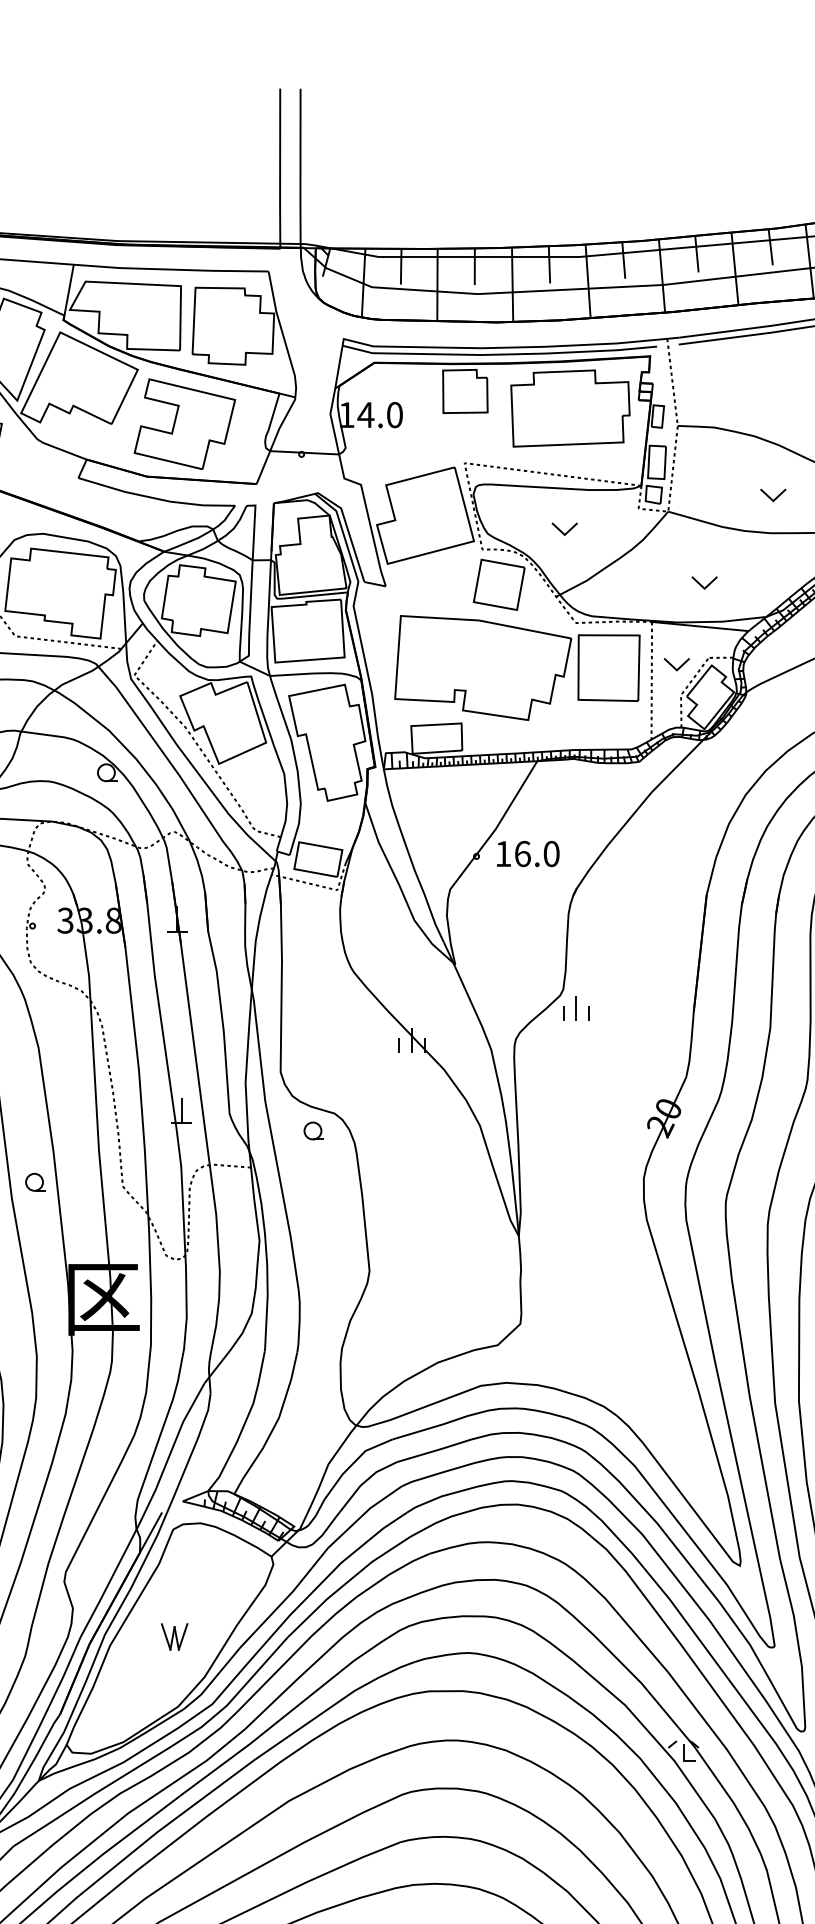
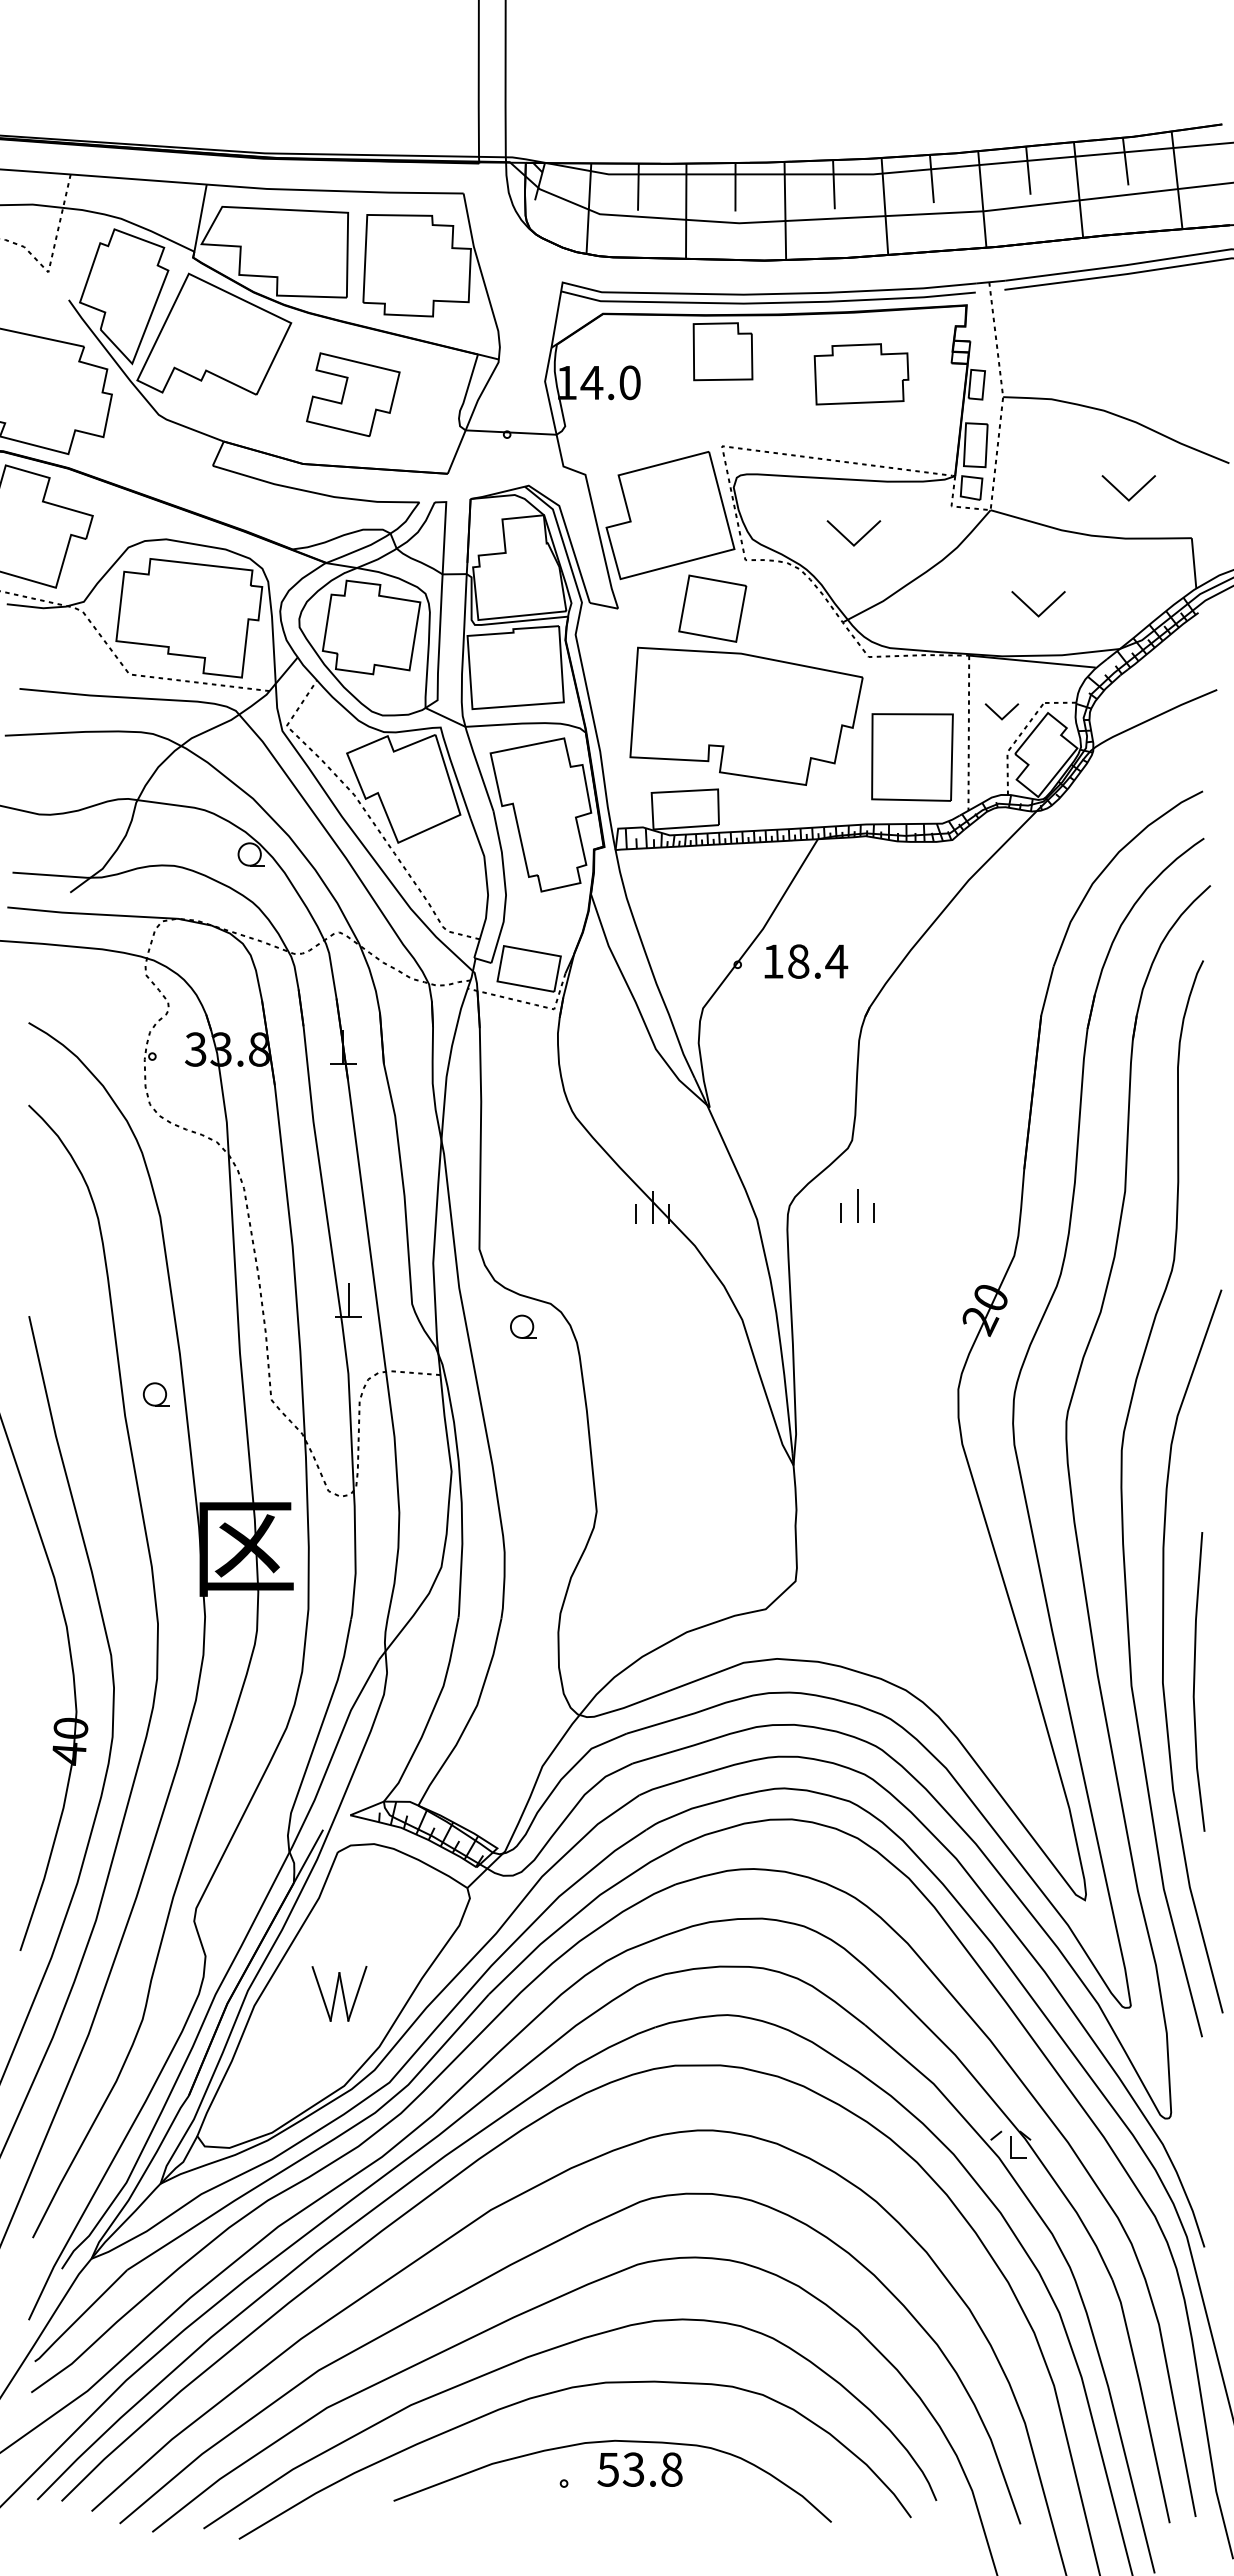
part: (570, 408) -> (861, 374), size x0.6
part: (185, 423) -> (353, 394), size x0.7
part: (773, 495) -> (1129, 488), size x1.6
part: (565, 528) -> (854, 532), size x1.6
part: (704, 582) -> (1038, 603), size x1.6
part: (499, 584) -> (712, 608), moved
part: (609, 668) -> (912, 757), moved
text: (537, 853) -> (818, 961), 16.0 -> 18.4
part: (576, 1007) -> (857, 1205), moved
part: (174, 1636) -> (339, 1993), size x1.6

